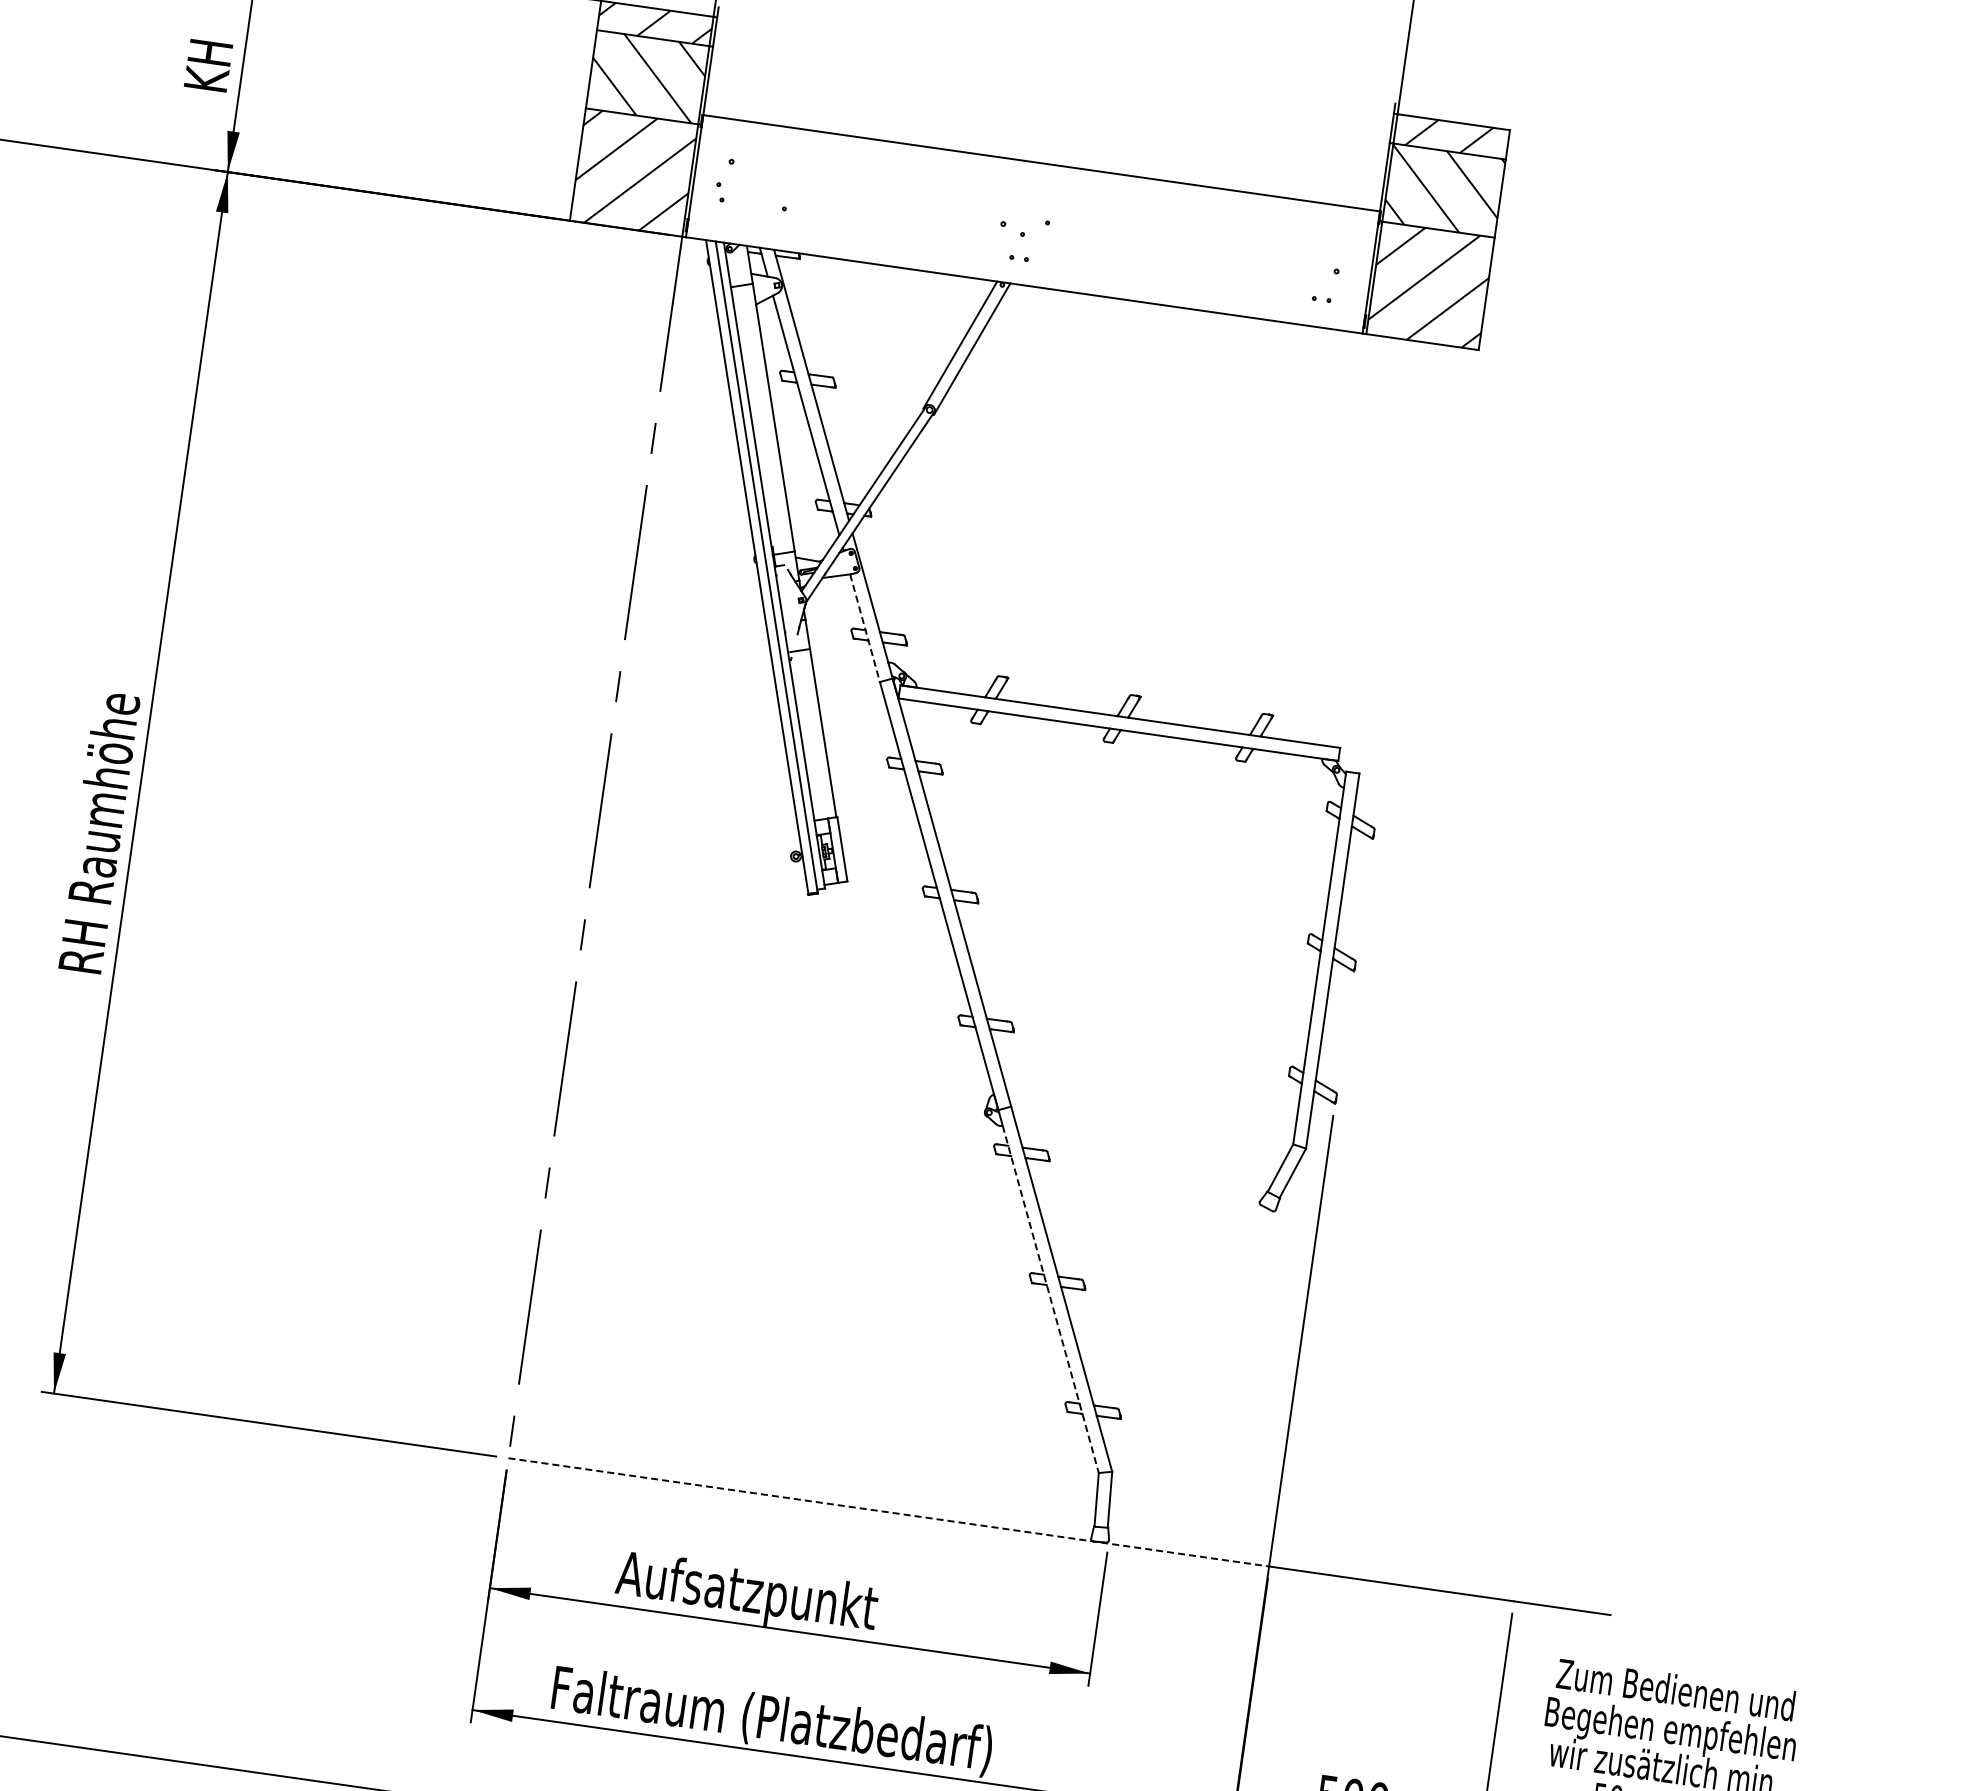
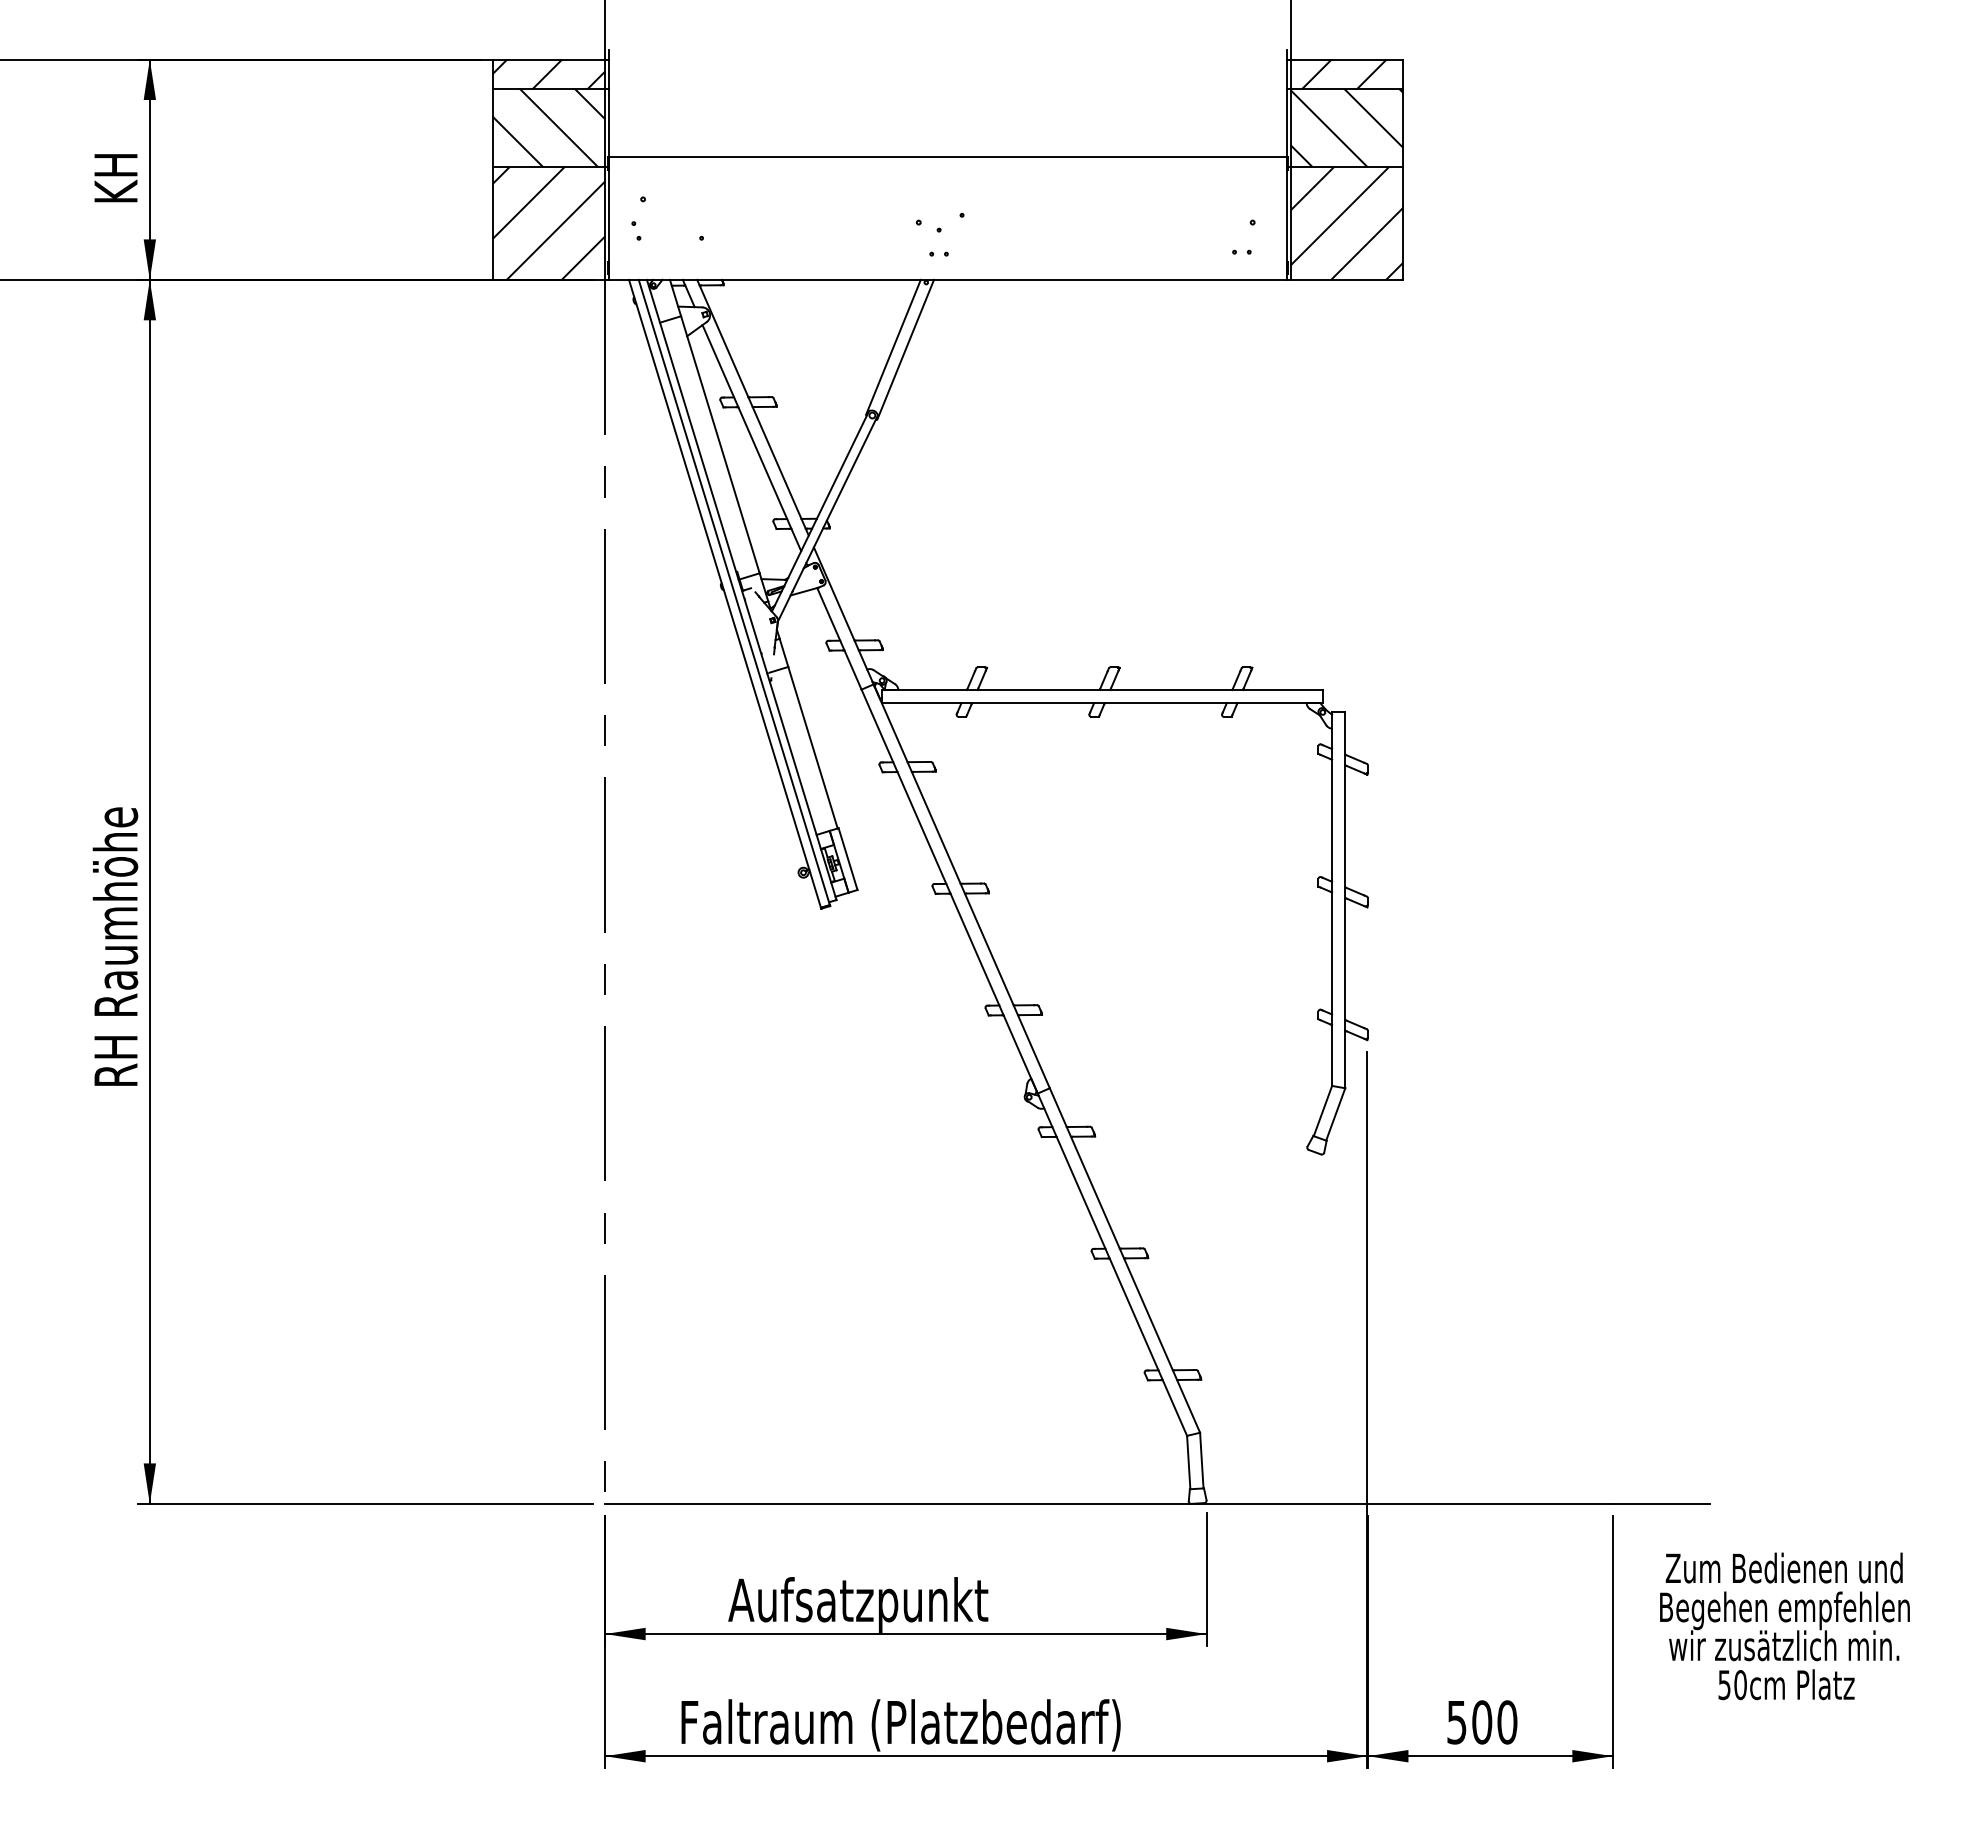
line: (865, 628) -> (839, 639), dashed -> solid
line: (1050, 1299) -> (1115, 1272), dashed -> solid
line: (890, 1512) -> (987, 1503), dashed -> solid

